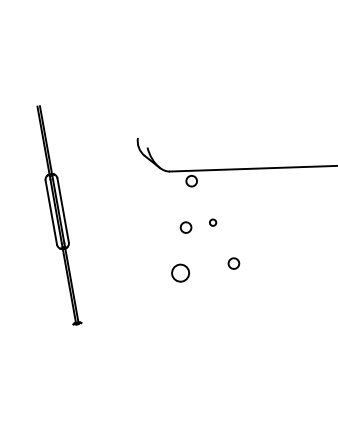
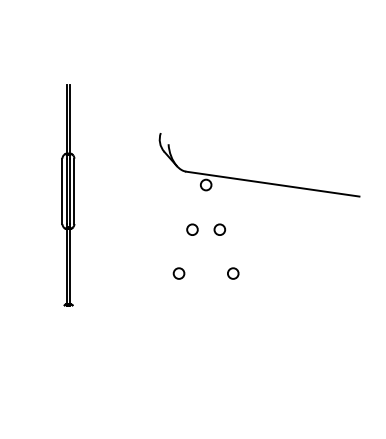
circle: (212, 222) -> (219, 229), size x1.67
circle: (179, 273) -> (178, 273), size x0.62

